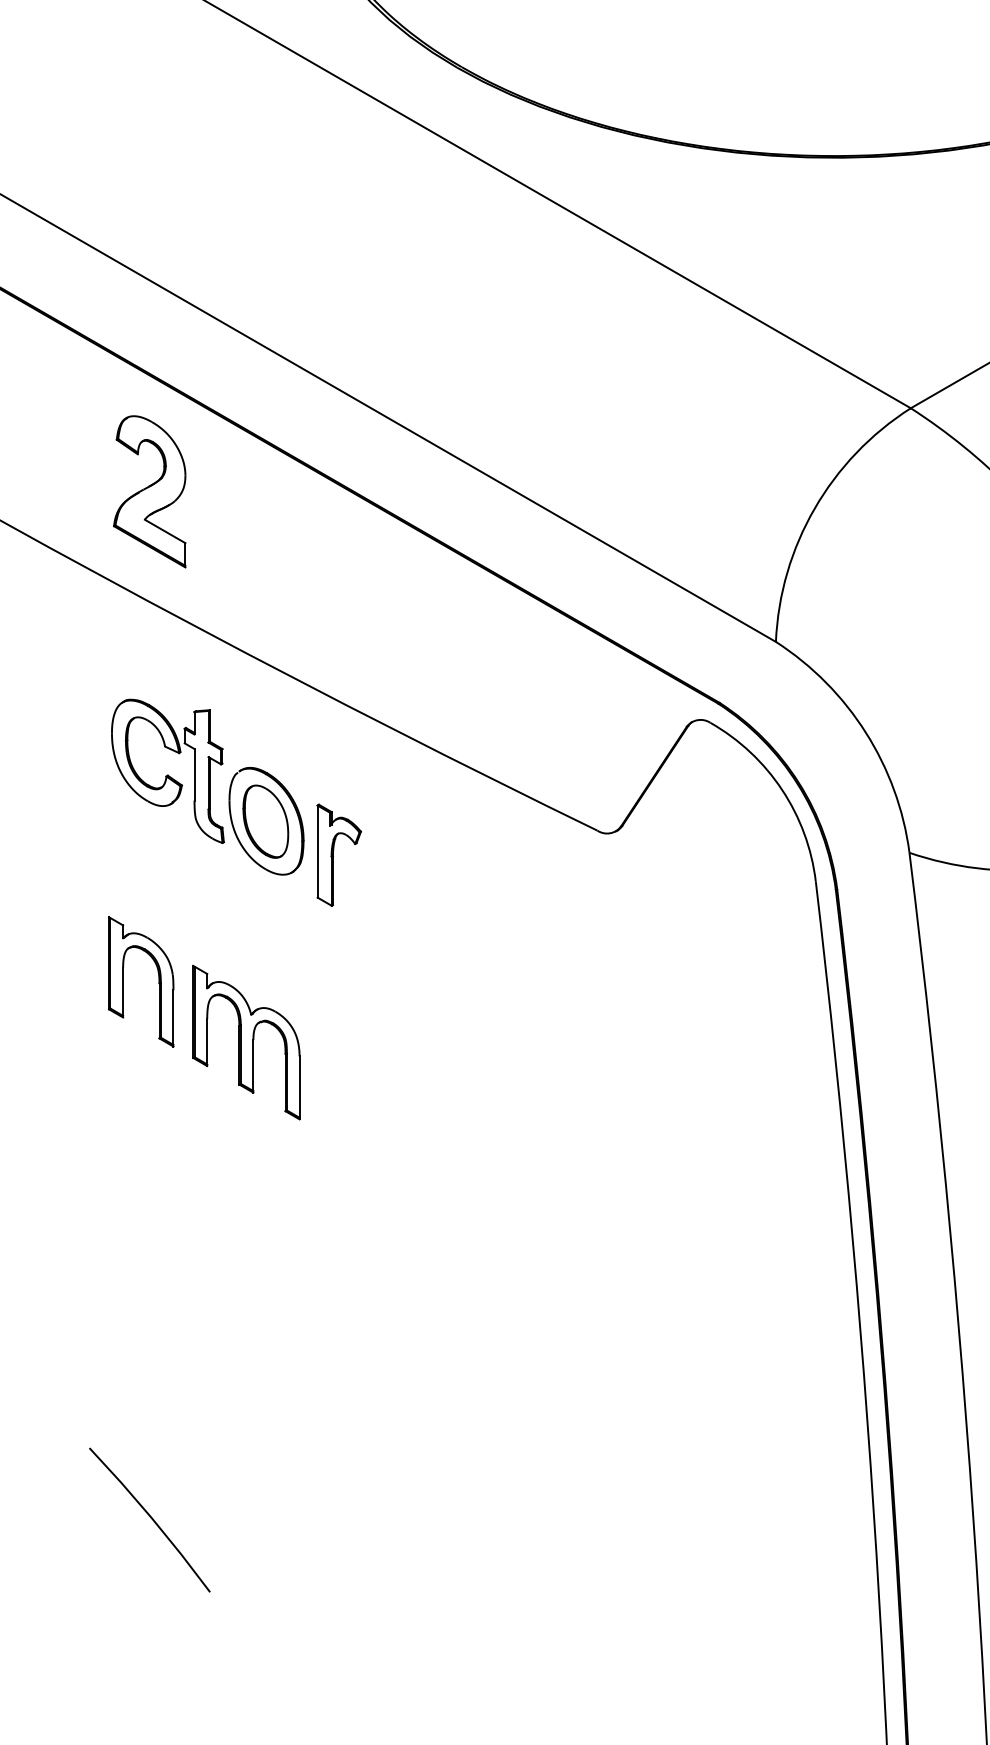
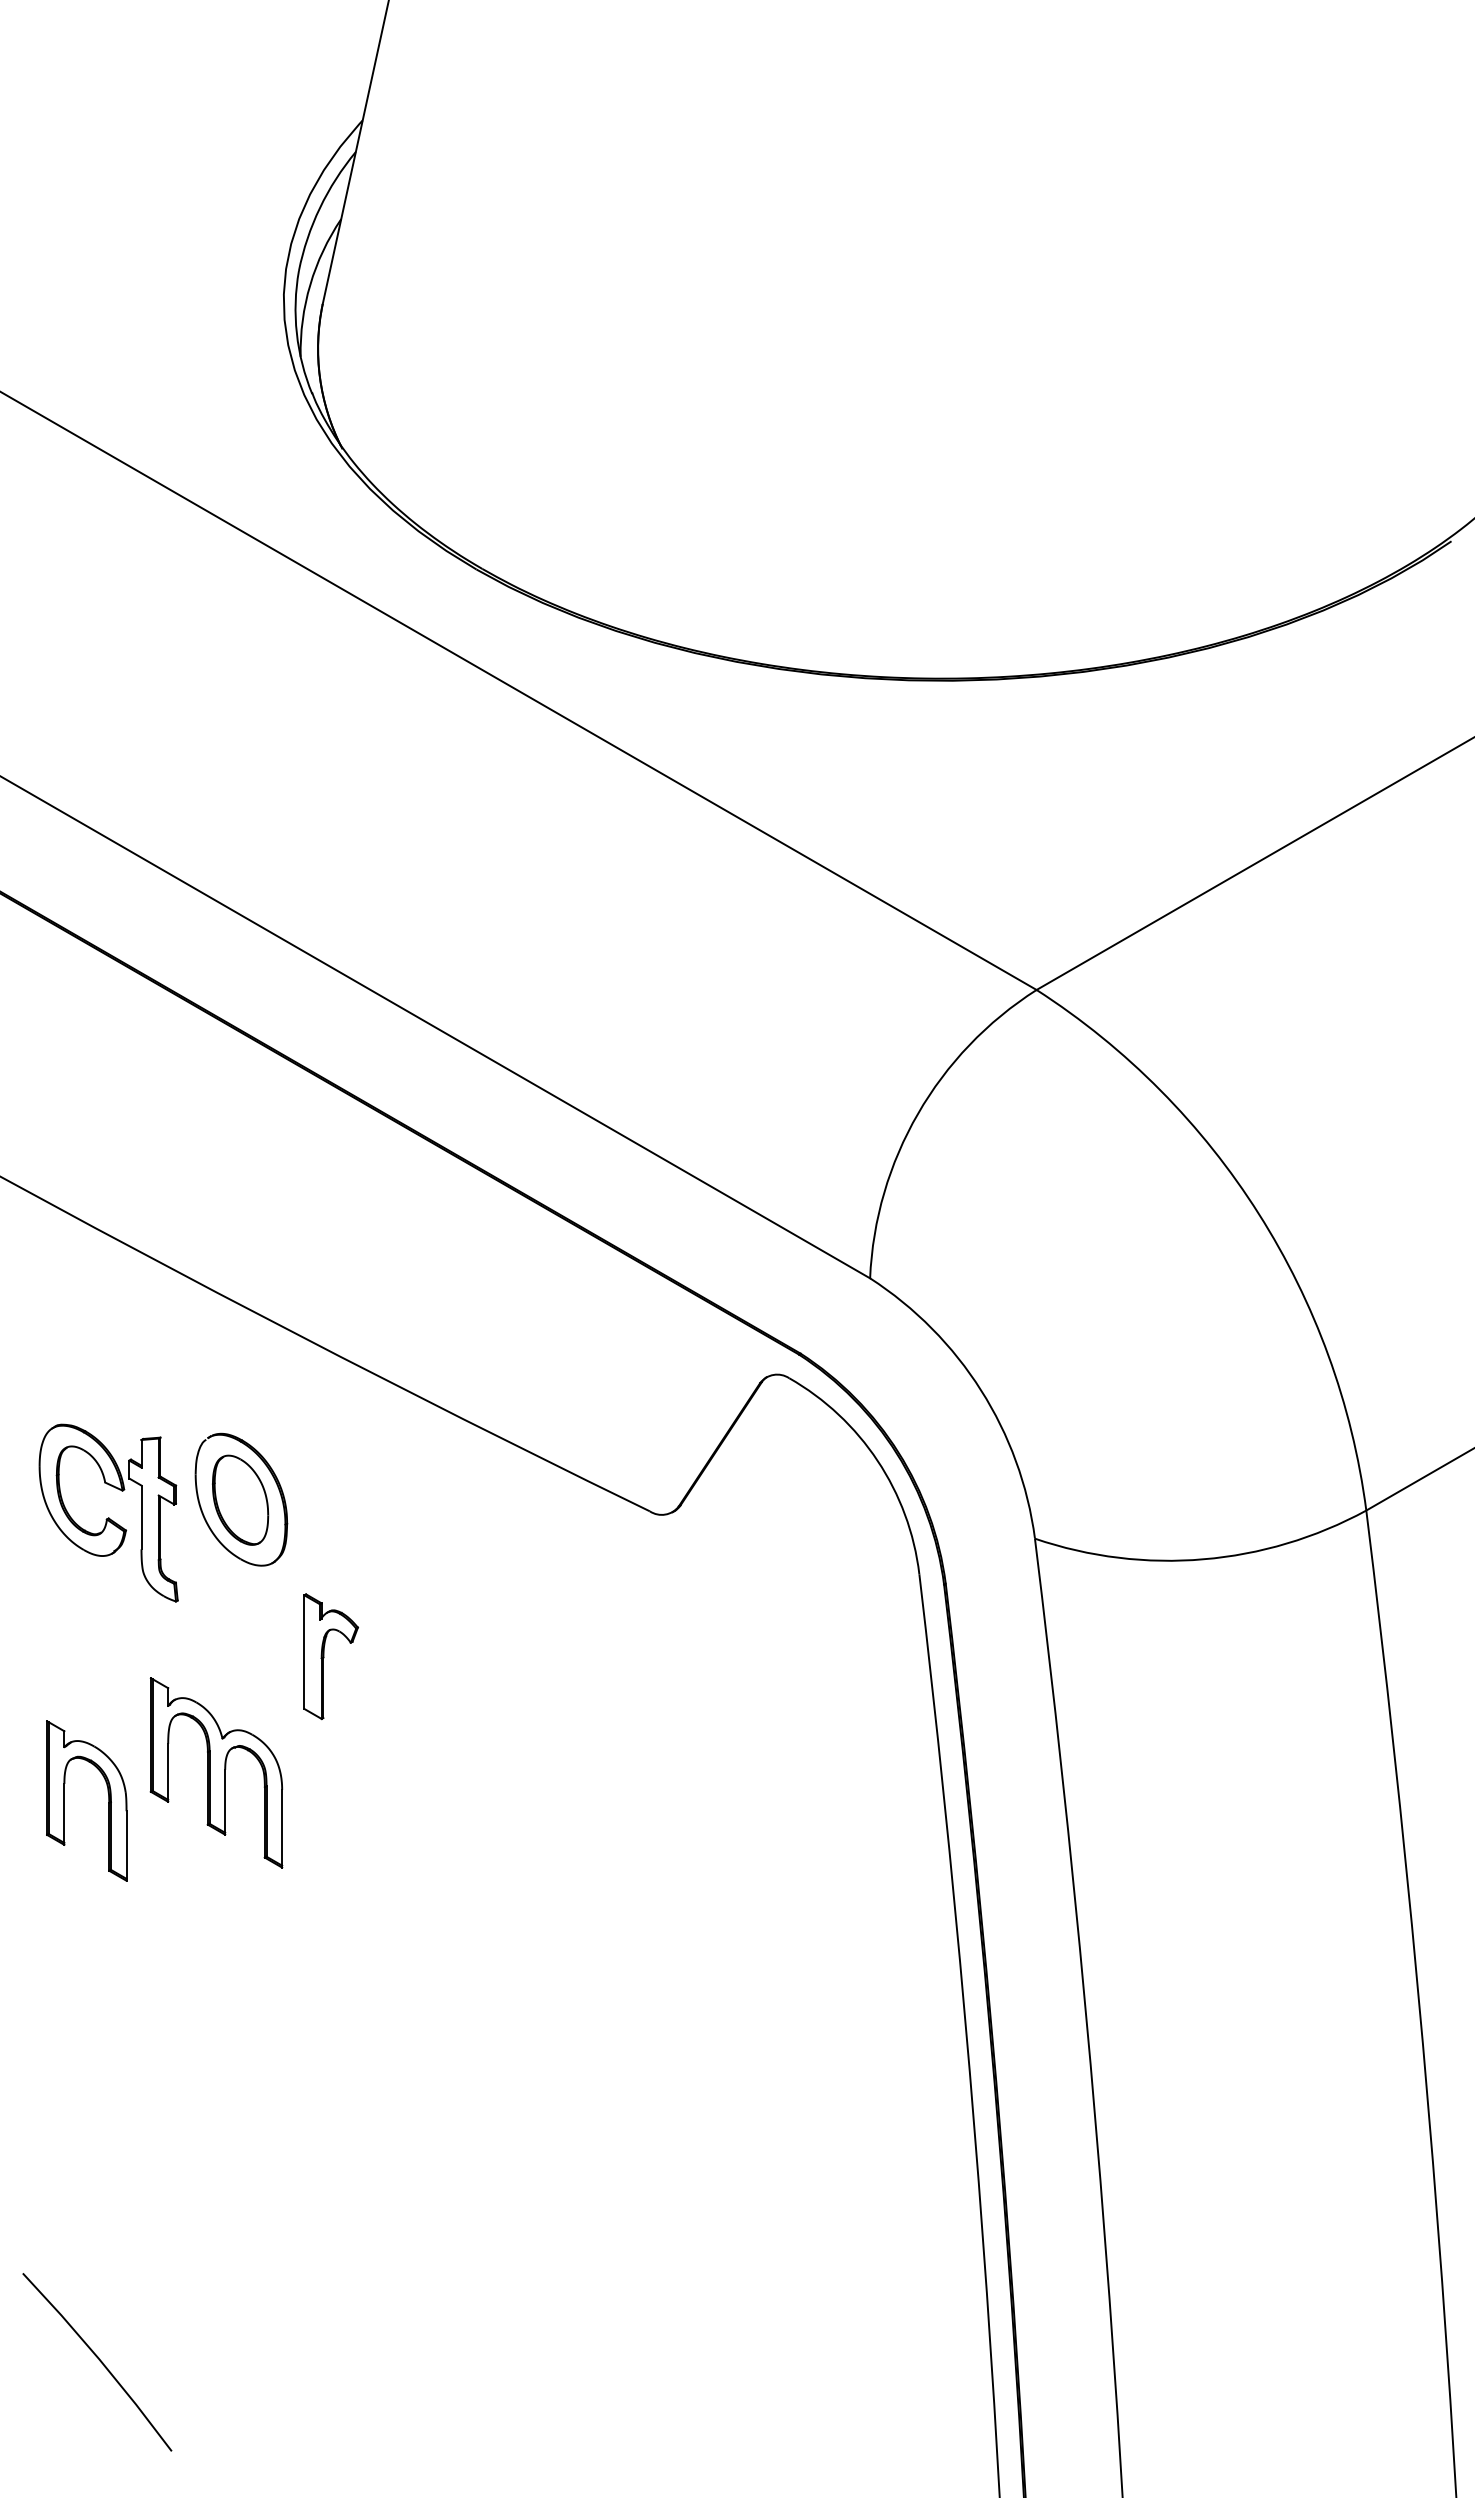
part: (149, 491) -> (97, 1092), removed
part: (167, 770) -> (108, 1512), moved
part: (338, 855) -> (330, 1656), moved
part: (123, 981) -> (64, 1800), moved

